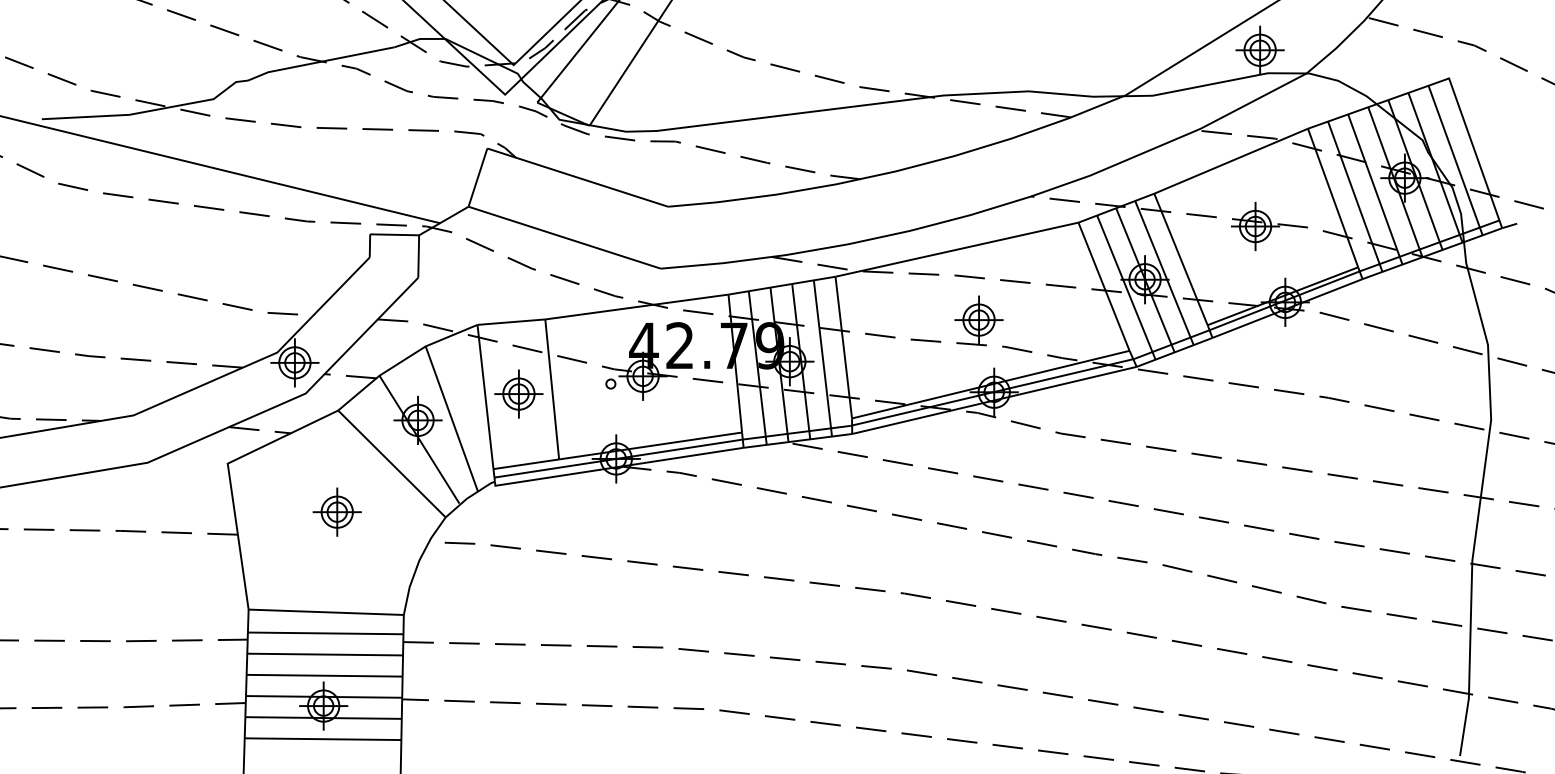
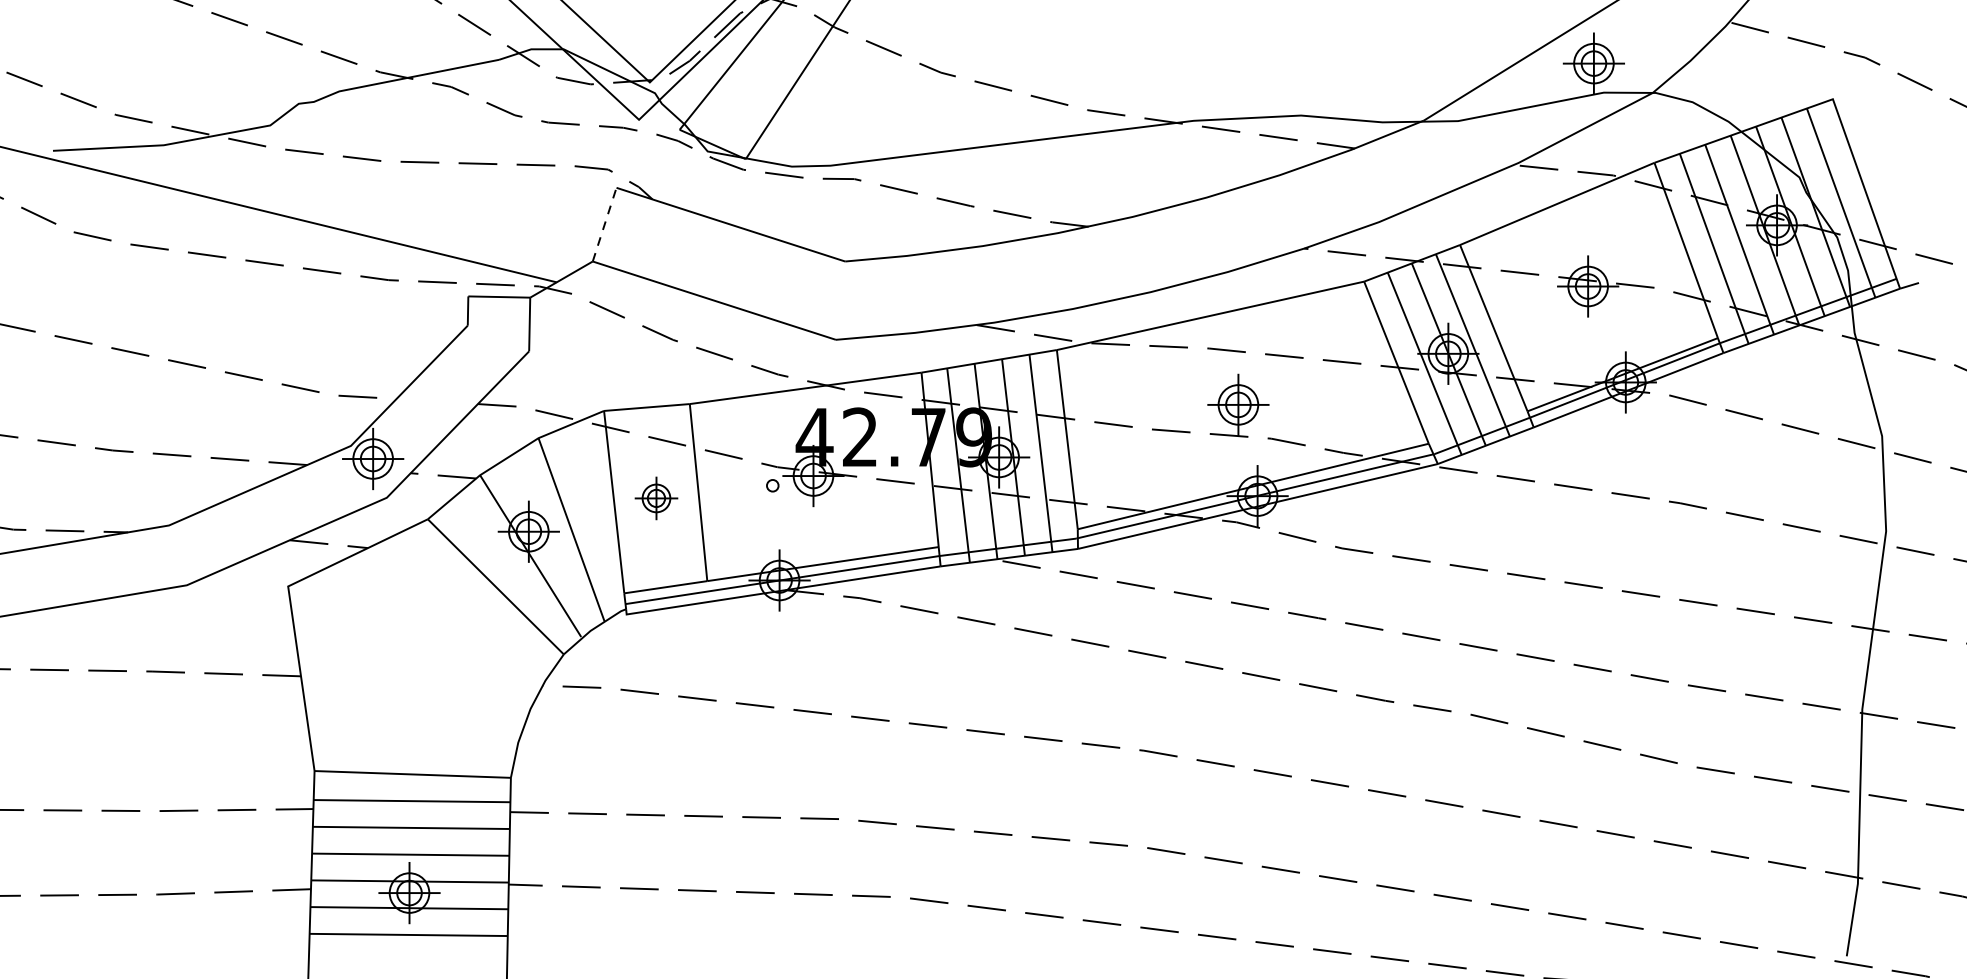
line: (477, 177) -> (604, 224), solid -> dashed
part: (518, 393) -> (655, 497), size x0.7
part: (336, 511) -> (425, 646), removed

